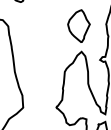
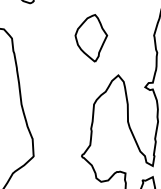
part: (78, 25) -> (90, 37), moved

